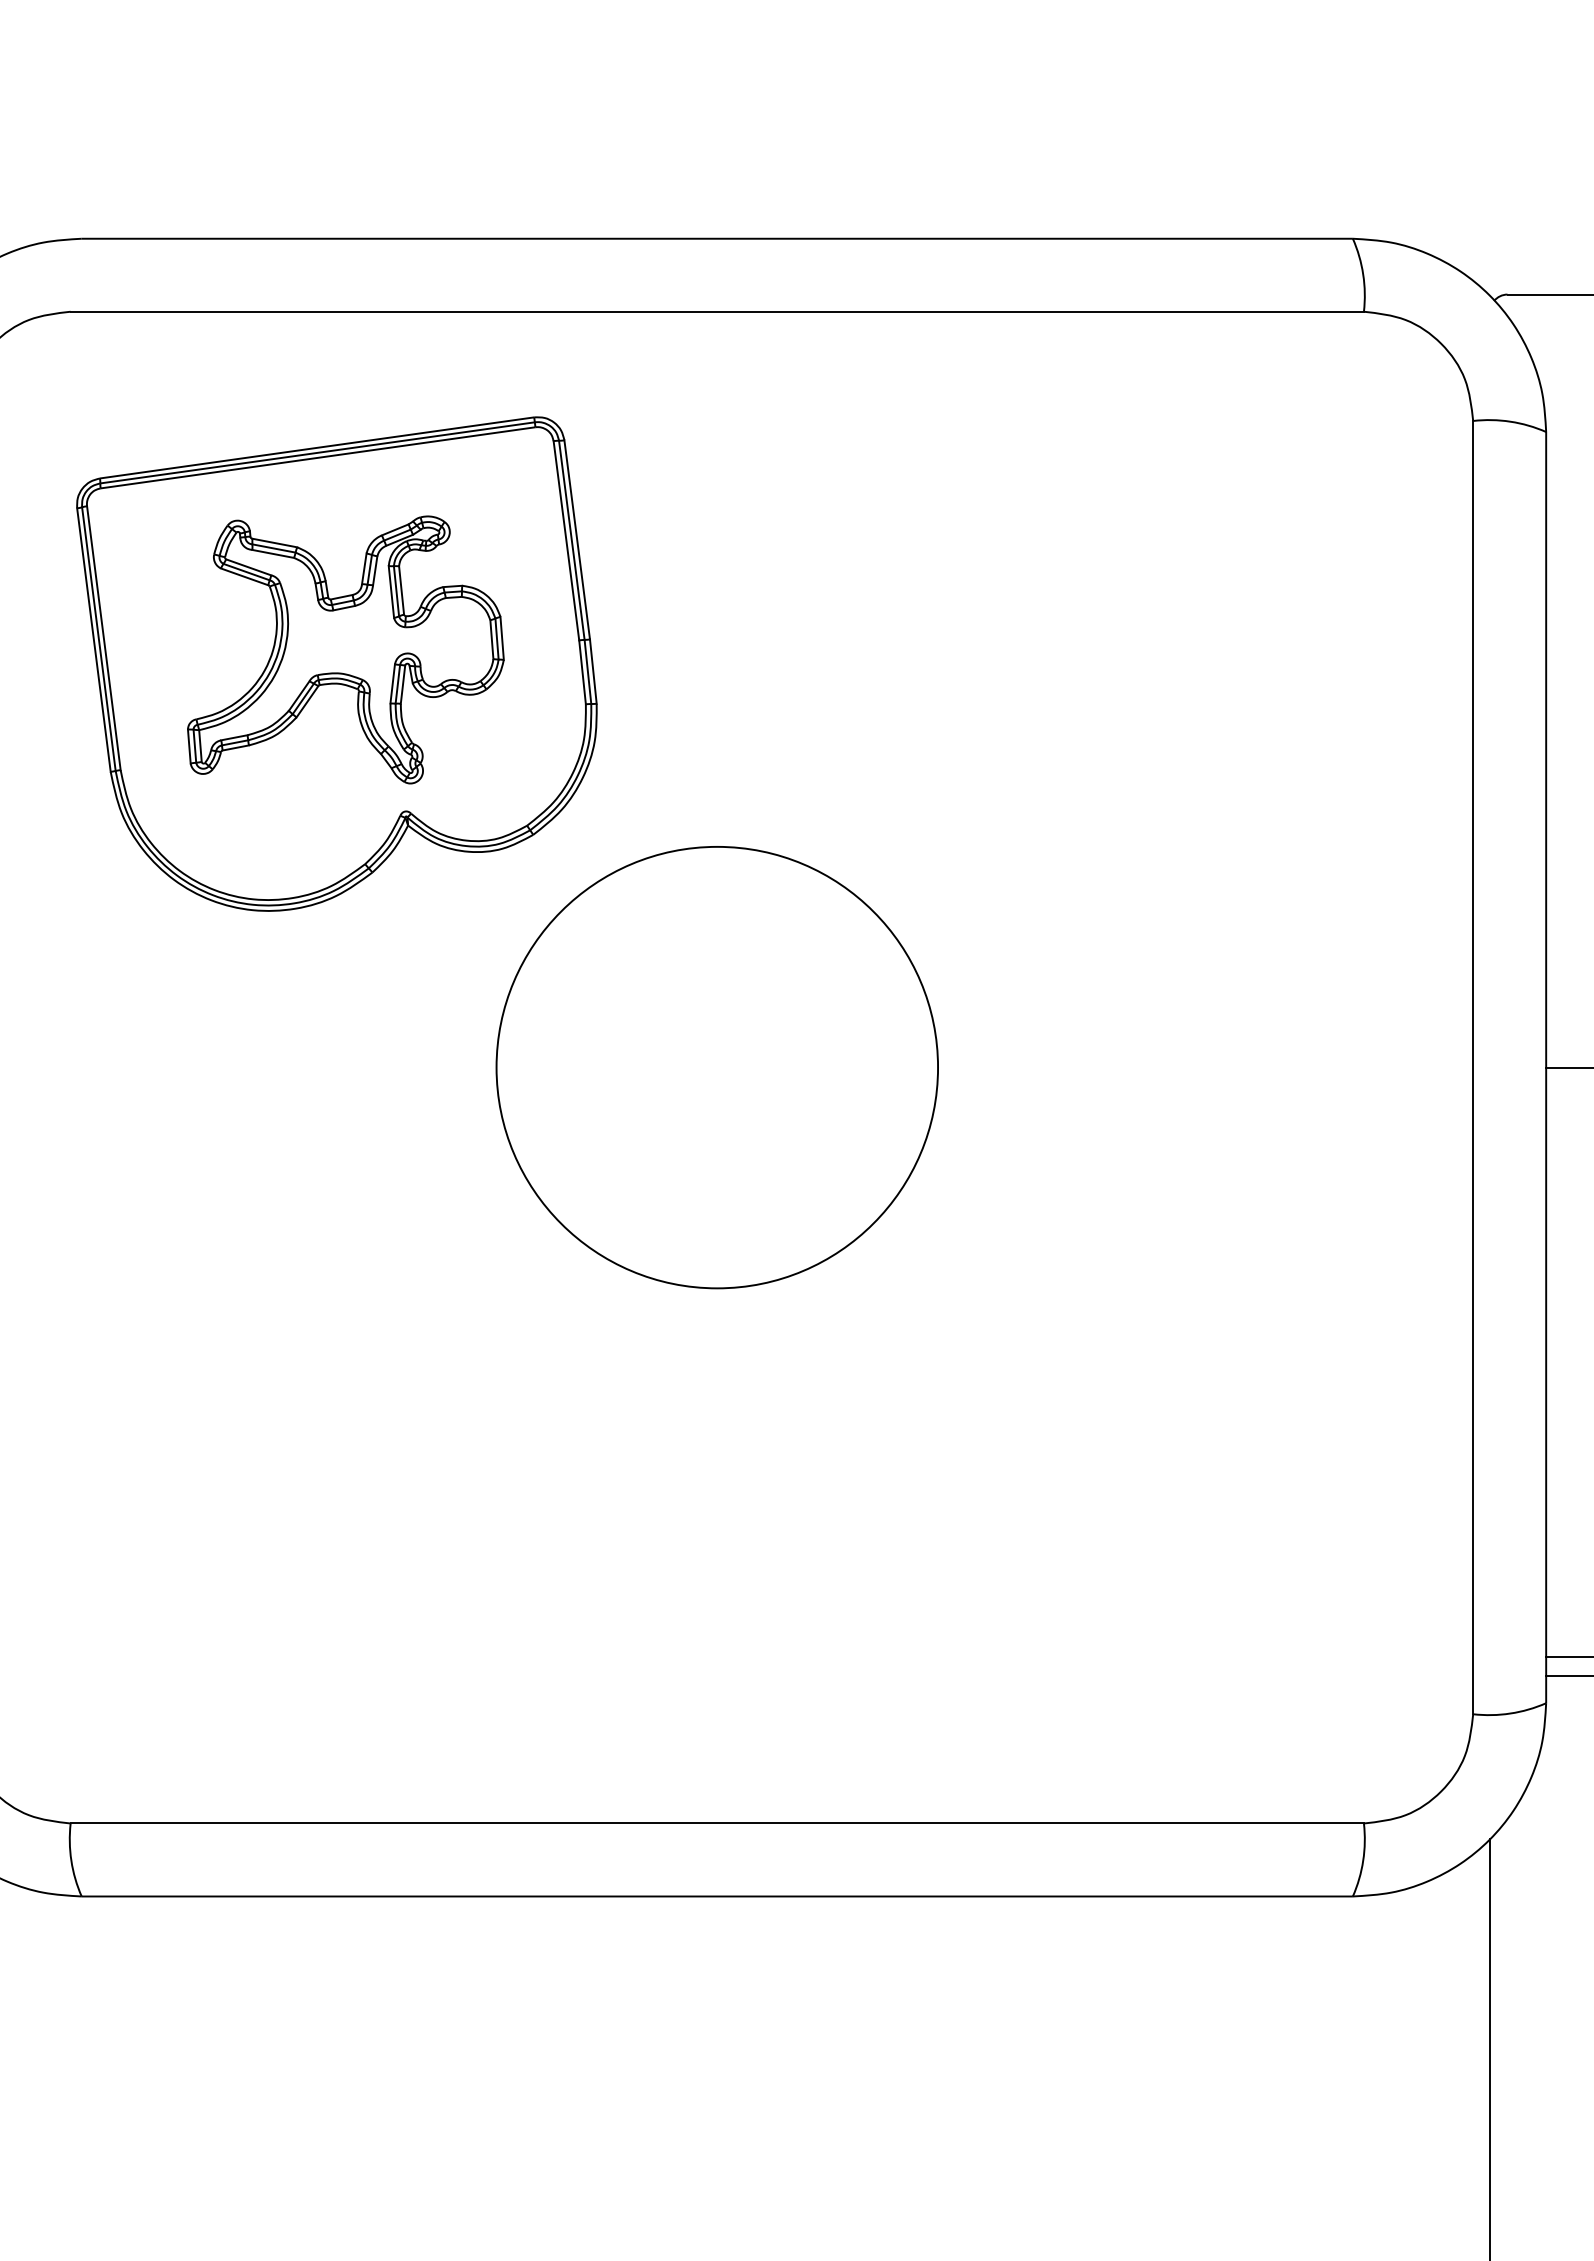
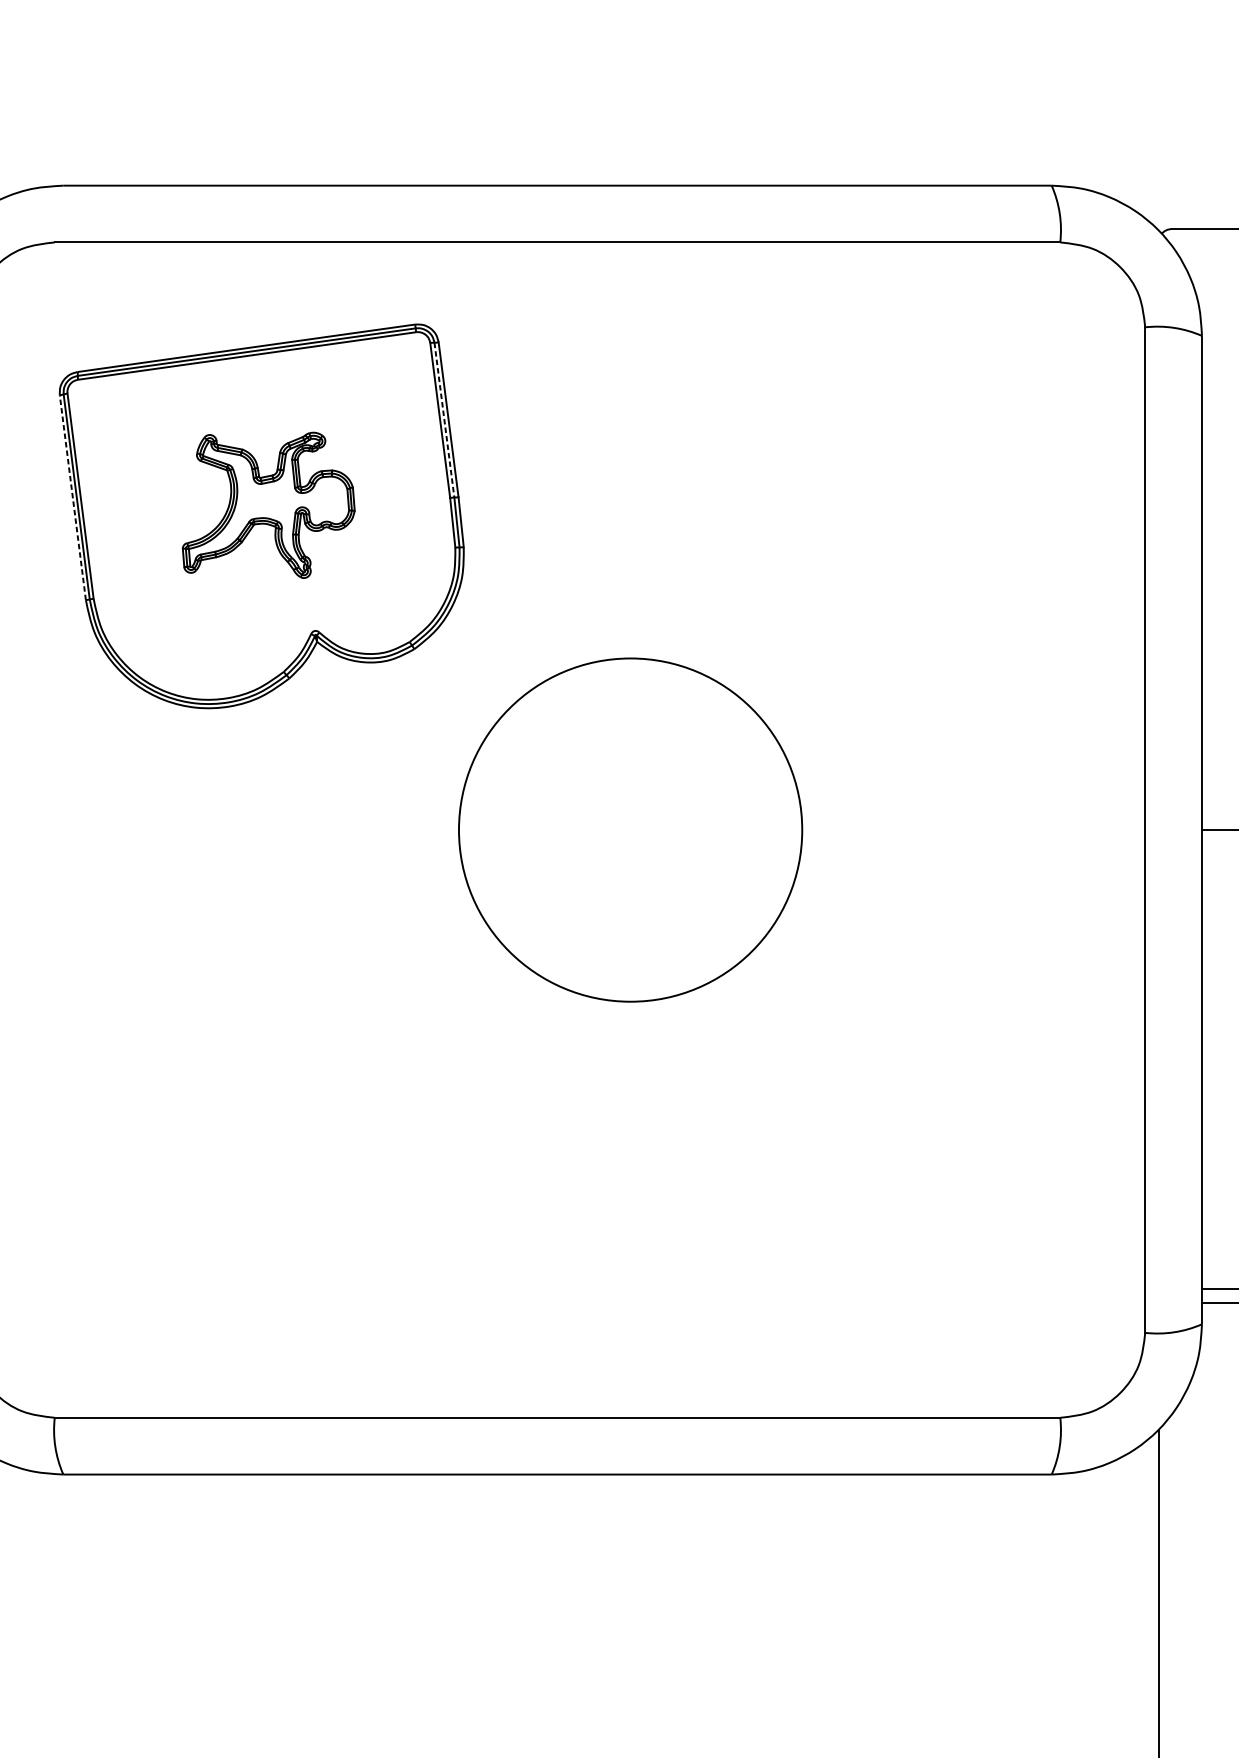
line: (571, 540) -> (444, 420), solid -> dashed
line: (93, 640) -> (72, 498), solid -> dashed
part: (345, 649) -> (268, 505), size x0.7
circle: (716, 1067) -> (629, 830), moved

